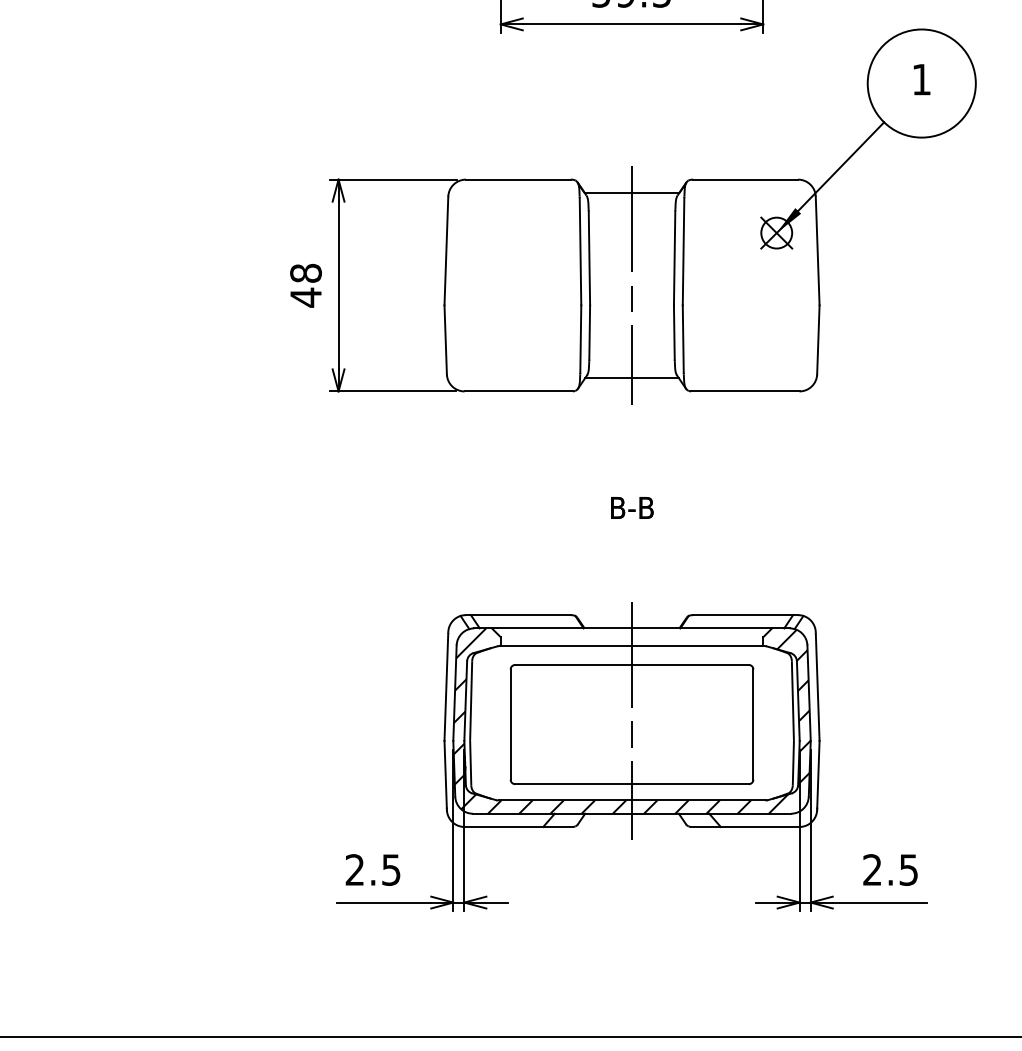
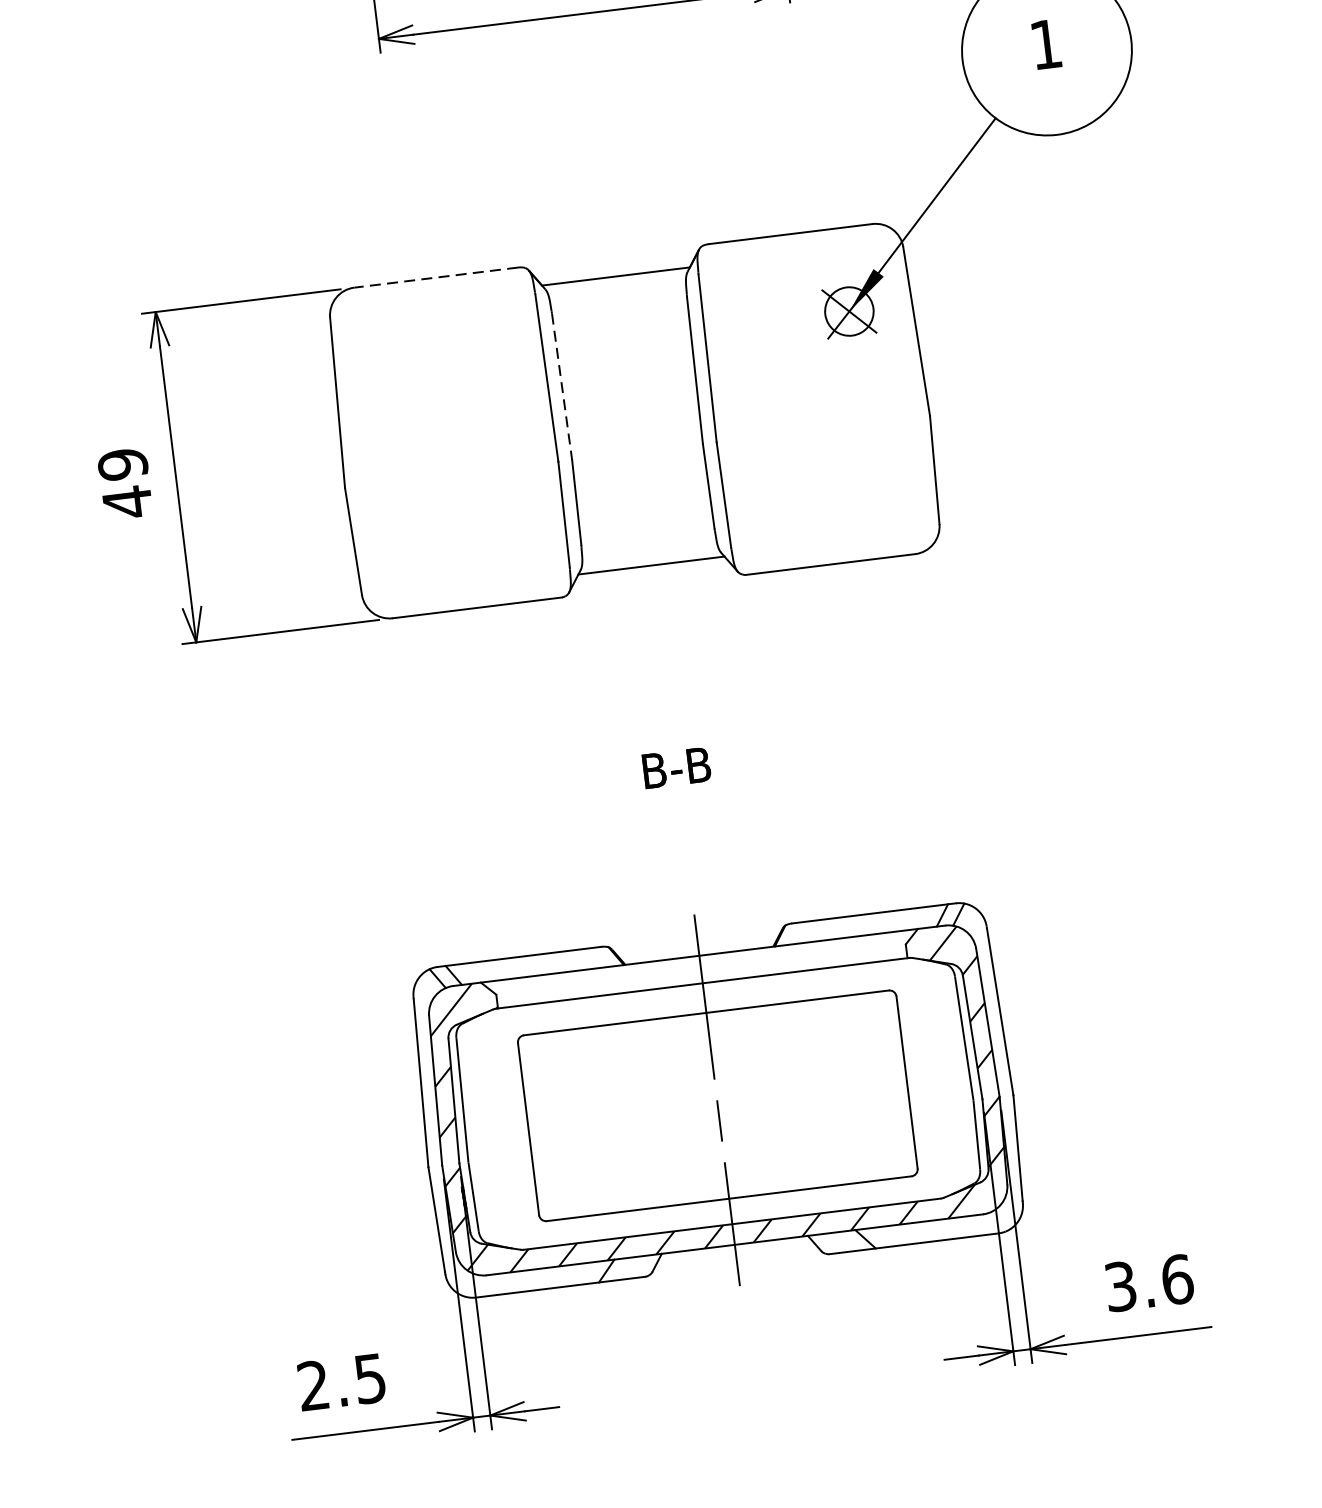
line: (517, 179) -> (434, 277), solid -> dashed
line: (589, 258) -> (562, 387), solid -> dashed
text: (305, 273) -> (122, 464), 48 -> 49
line: (632, 285) -> (634, 420), removed
text: (890, 869) -> (1148, 1282), 2.5 -> 3.6

